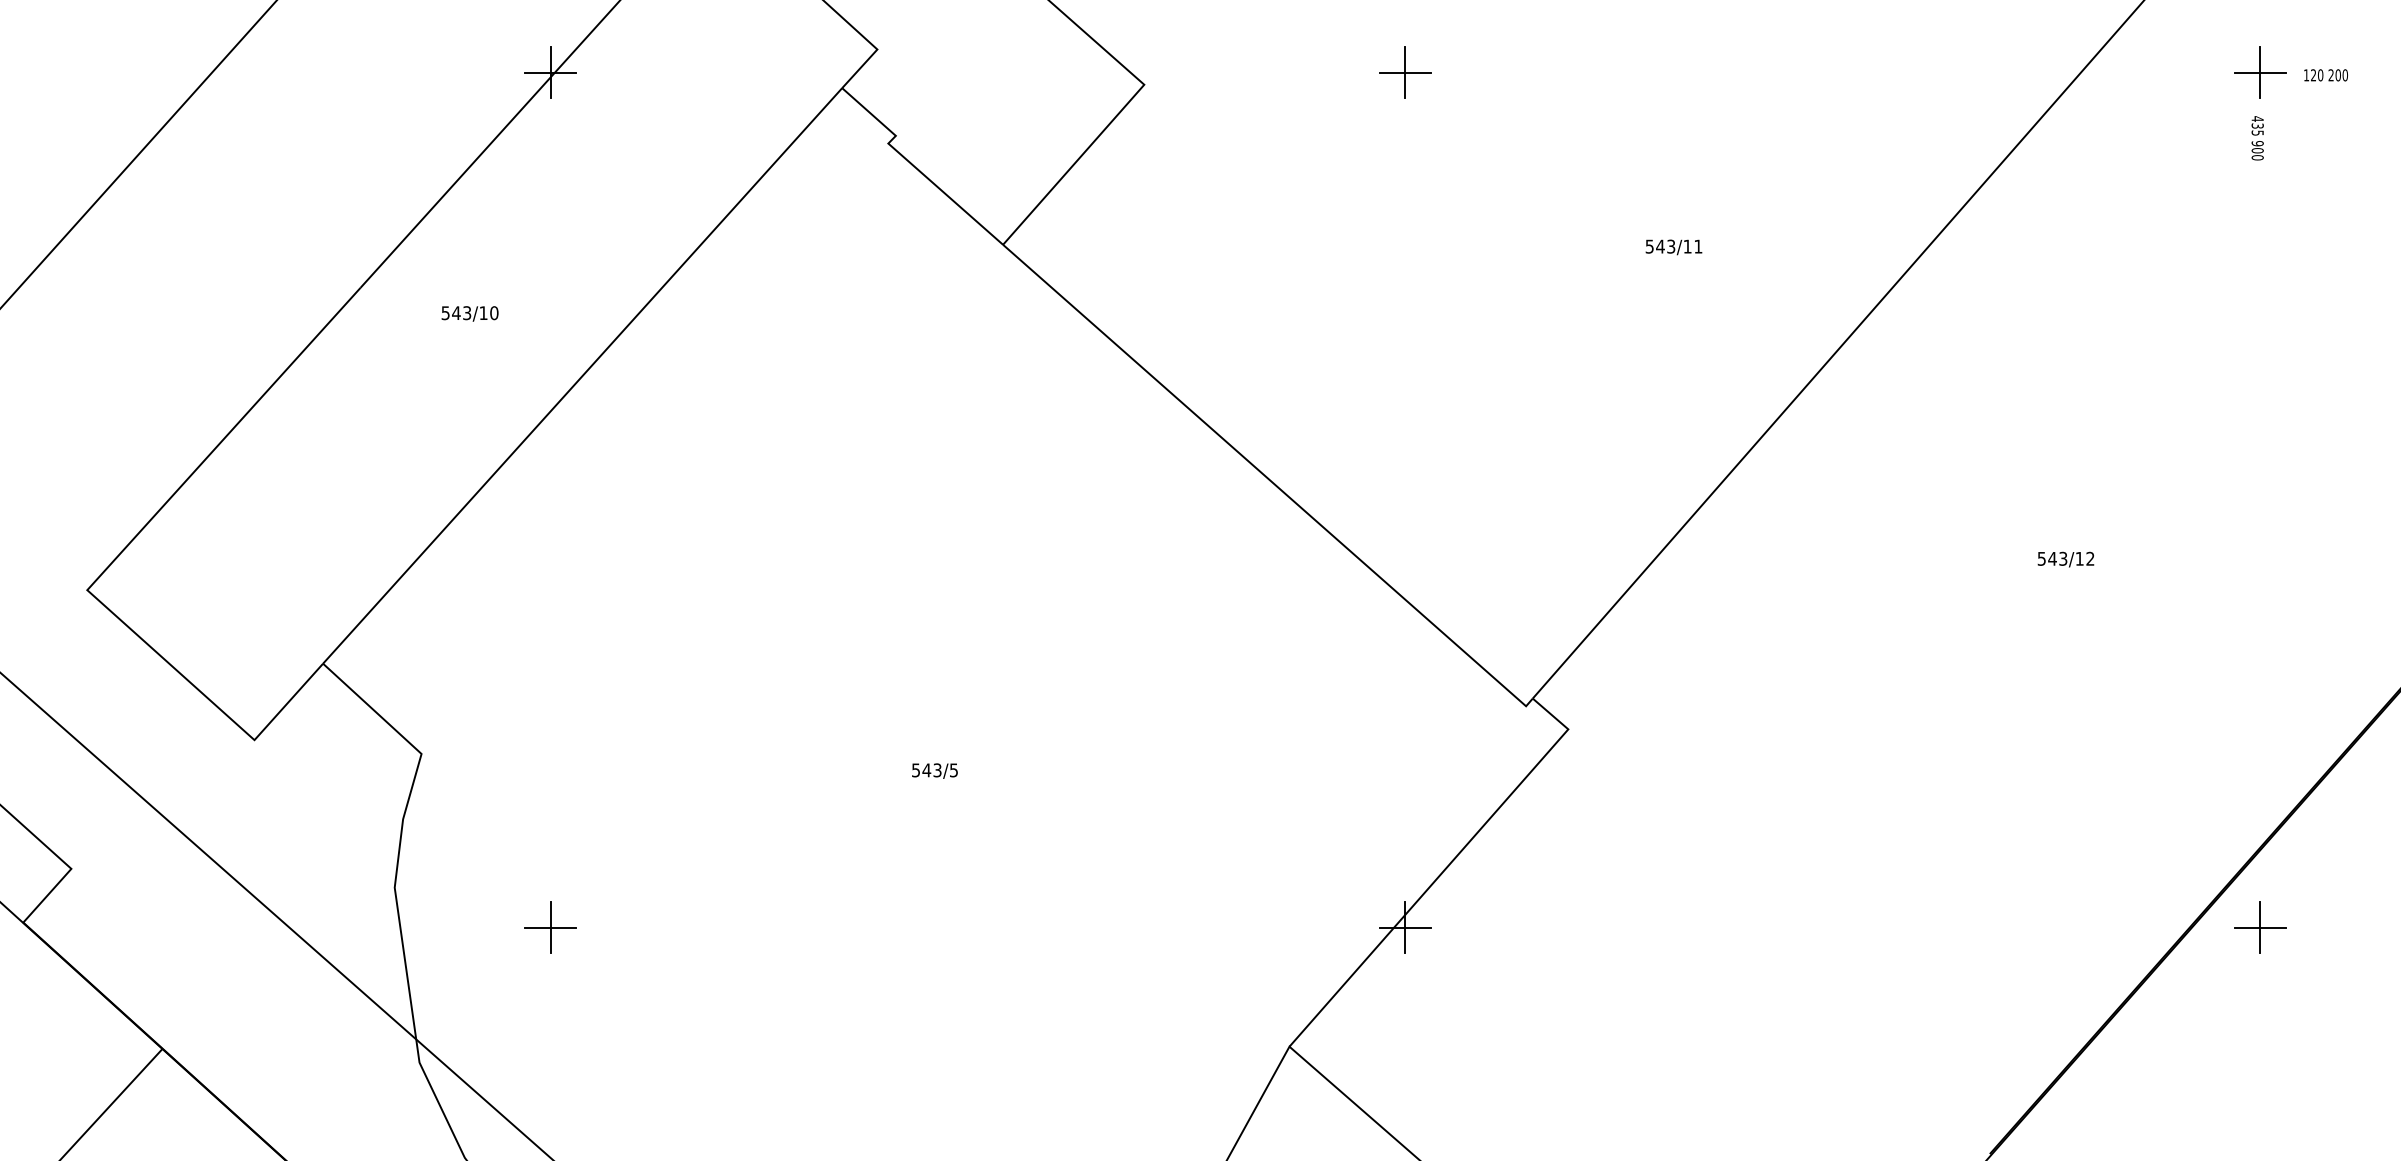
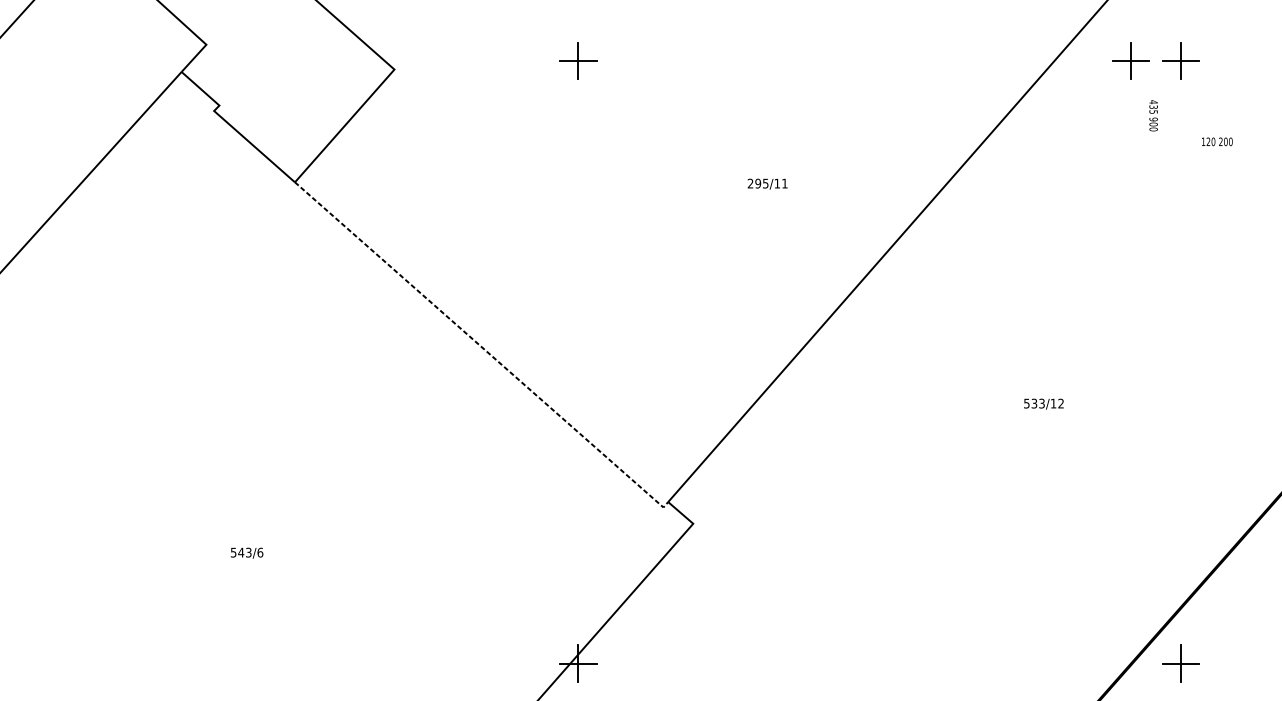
part: (2189, 72) -> (1130, 60), added
text: (2325, 75) -> (1216, 141), moved
text: (2257, 138) -> (1153, 115), moved
text: (1660, 246) -> (758, 183), 543/11 -> 295/11
line: (1269, 479) -> (482, 347), solid -> dashed
text: (2052, 558) -> (1034, 403), 543/12 -> 533/12
text: (953, 770) -> (260, 552), 543/5 -> 543/6

